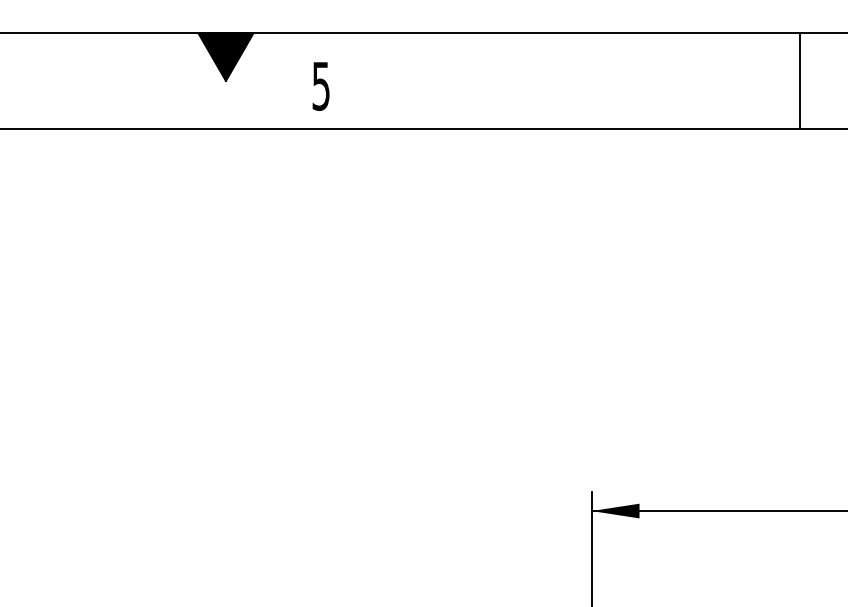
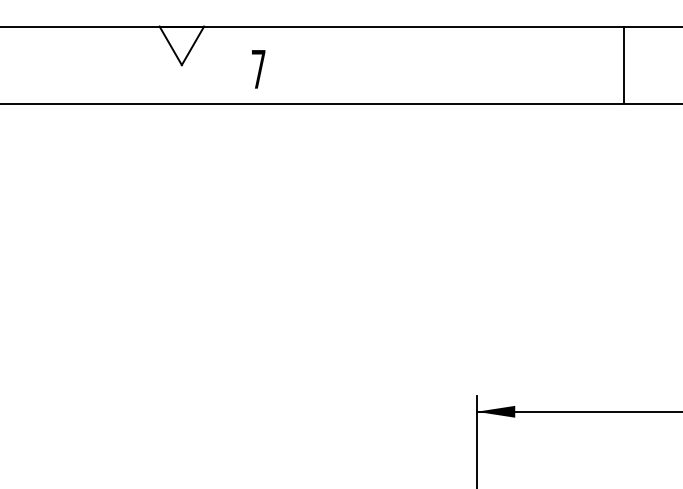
fill: (225, 56) -> (181, 45), removed
line: (800, 80) -> (624, 64), moved
text: (320, 86) -> (258, 69), 5 -> 7

